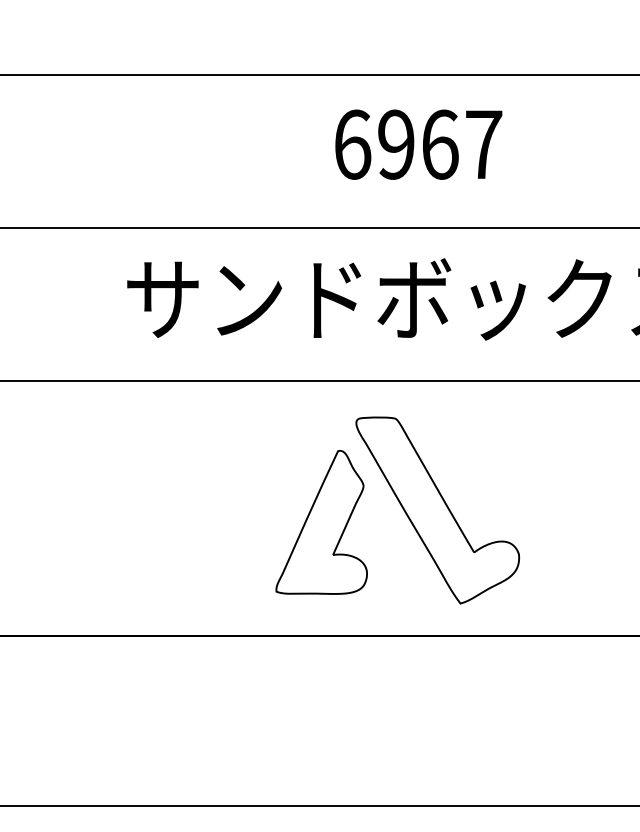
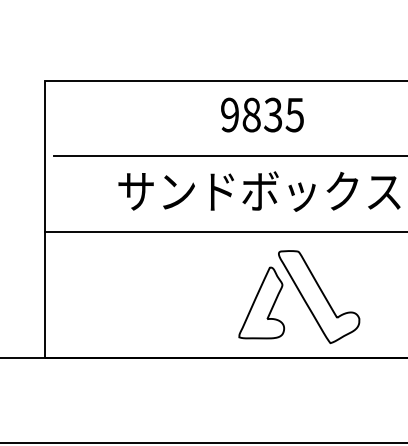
text: (418, 143) -> (262, 114), 6967 -> 9835
part: (398, 509) -> (299, 296), moved

